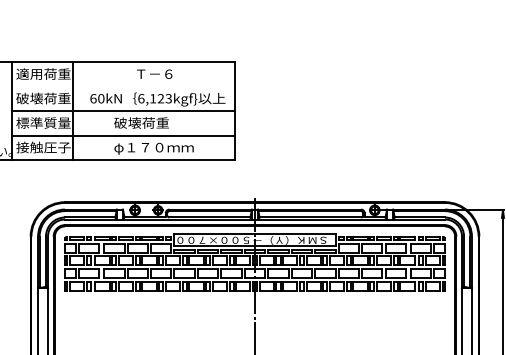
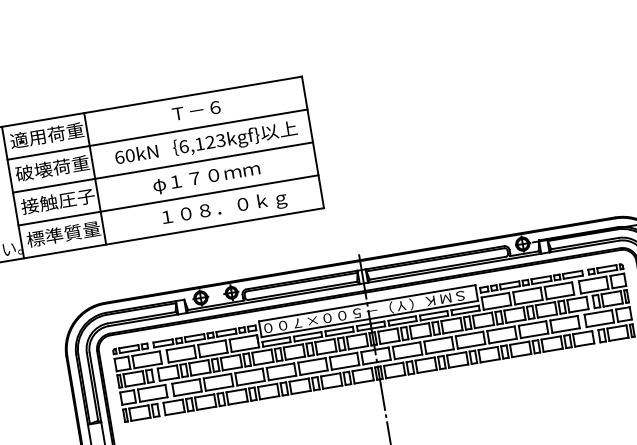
line: (123, 86) -> (157, 134), added
text: (43, 122) -> (57, 200), 標準質量 -> 接触圧子
text: (153, 123) -> (205, 177), 破壊荷重 -> φ１７０ｍｍ
text: (43, 147) -> (63, 234), 接触圧子 -> 標準質量
text: (161, 148) -> (222, 209), φ１７０ｍｍ -> １０８．０ｋｇ

